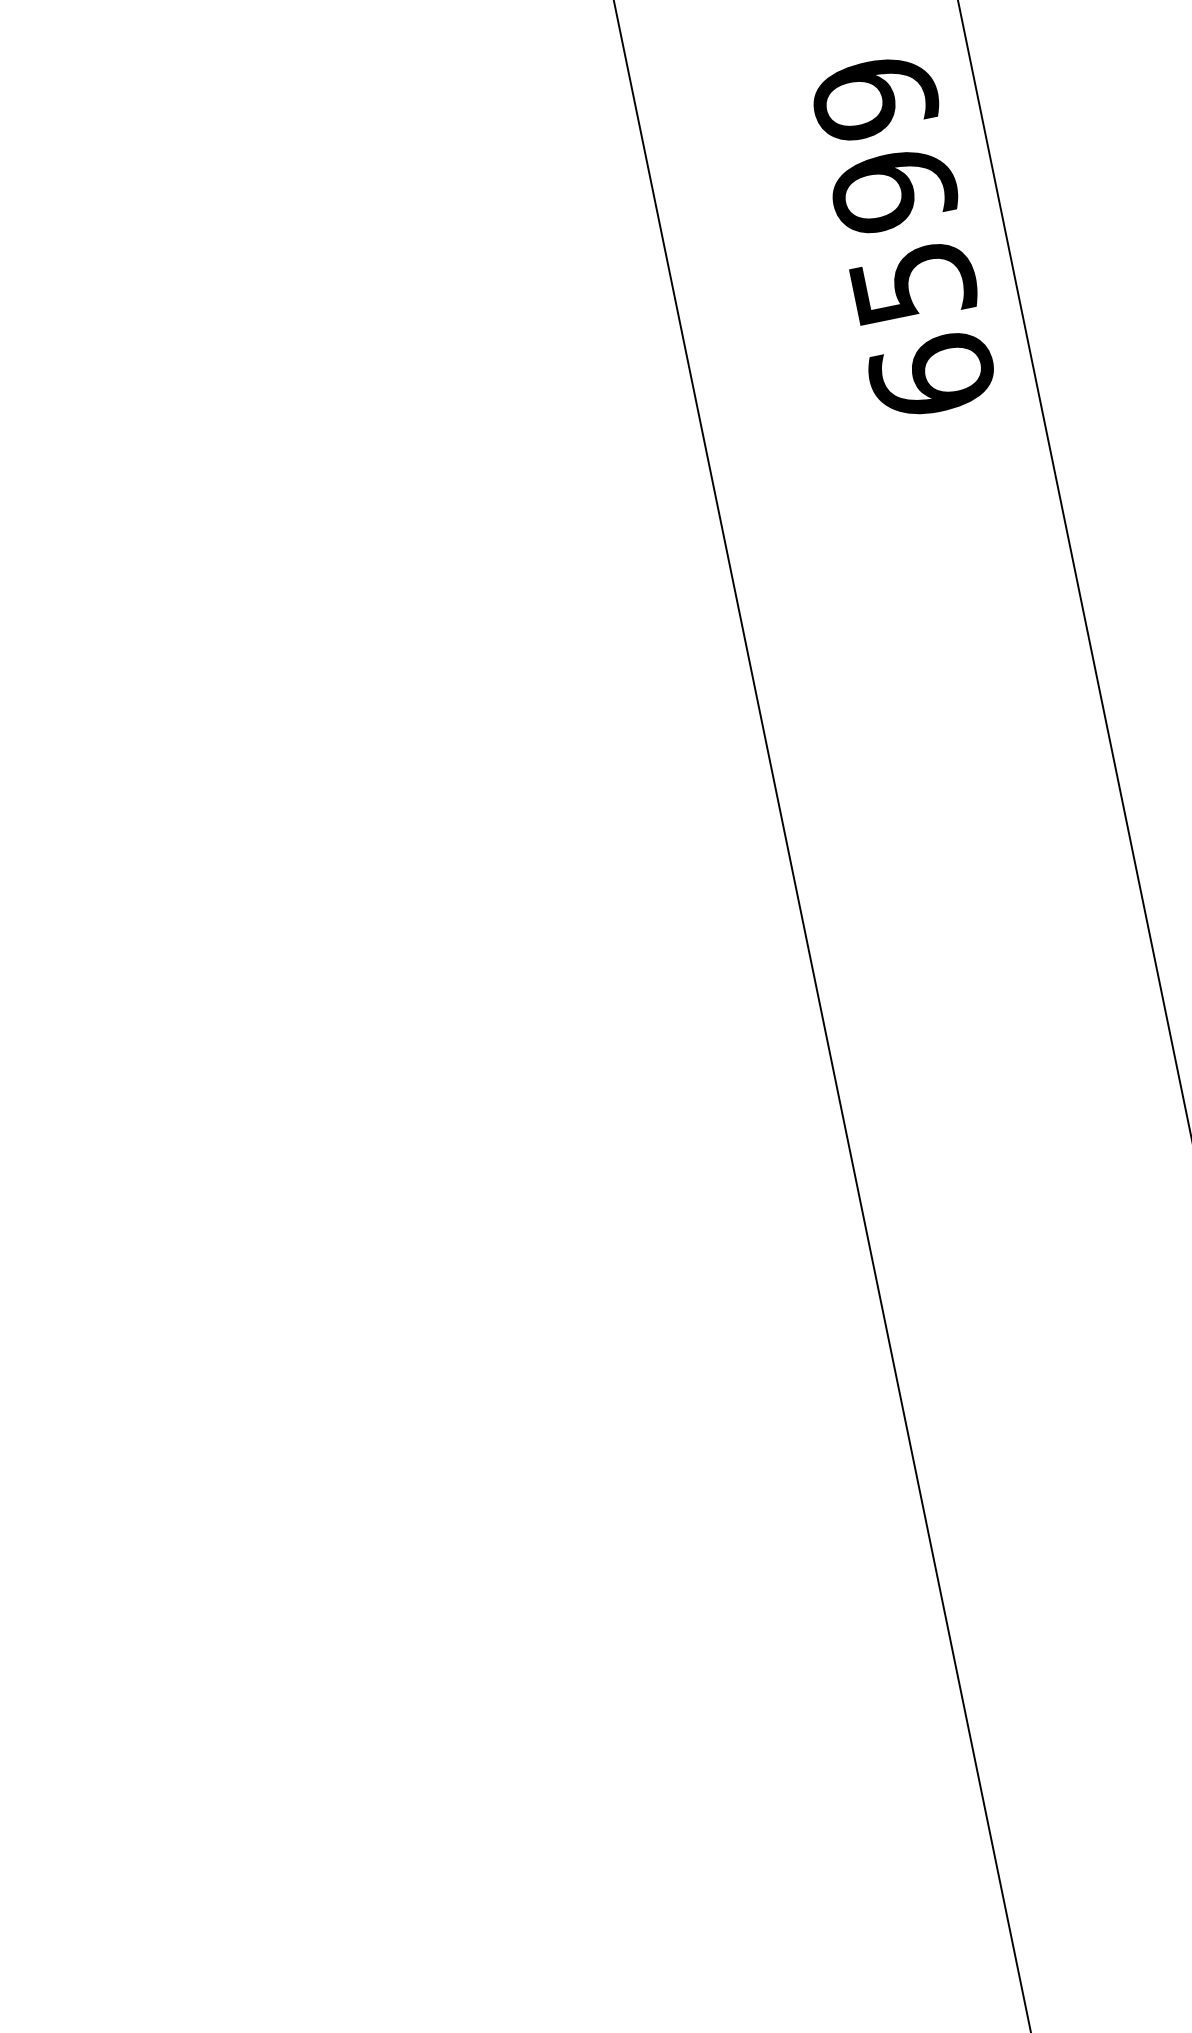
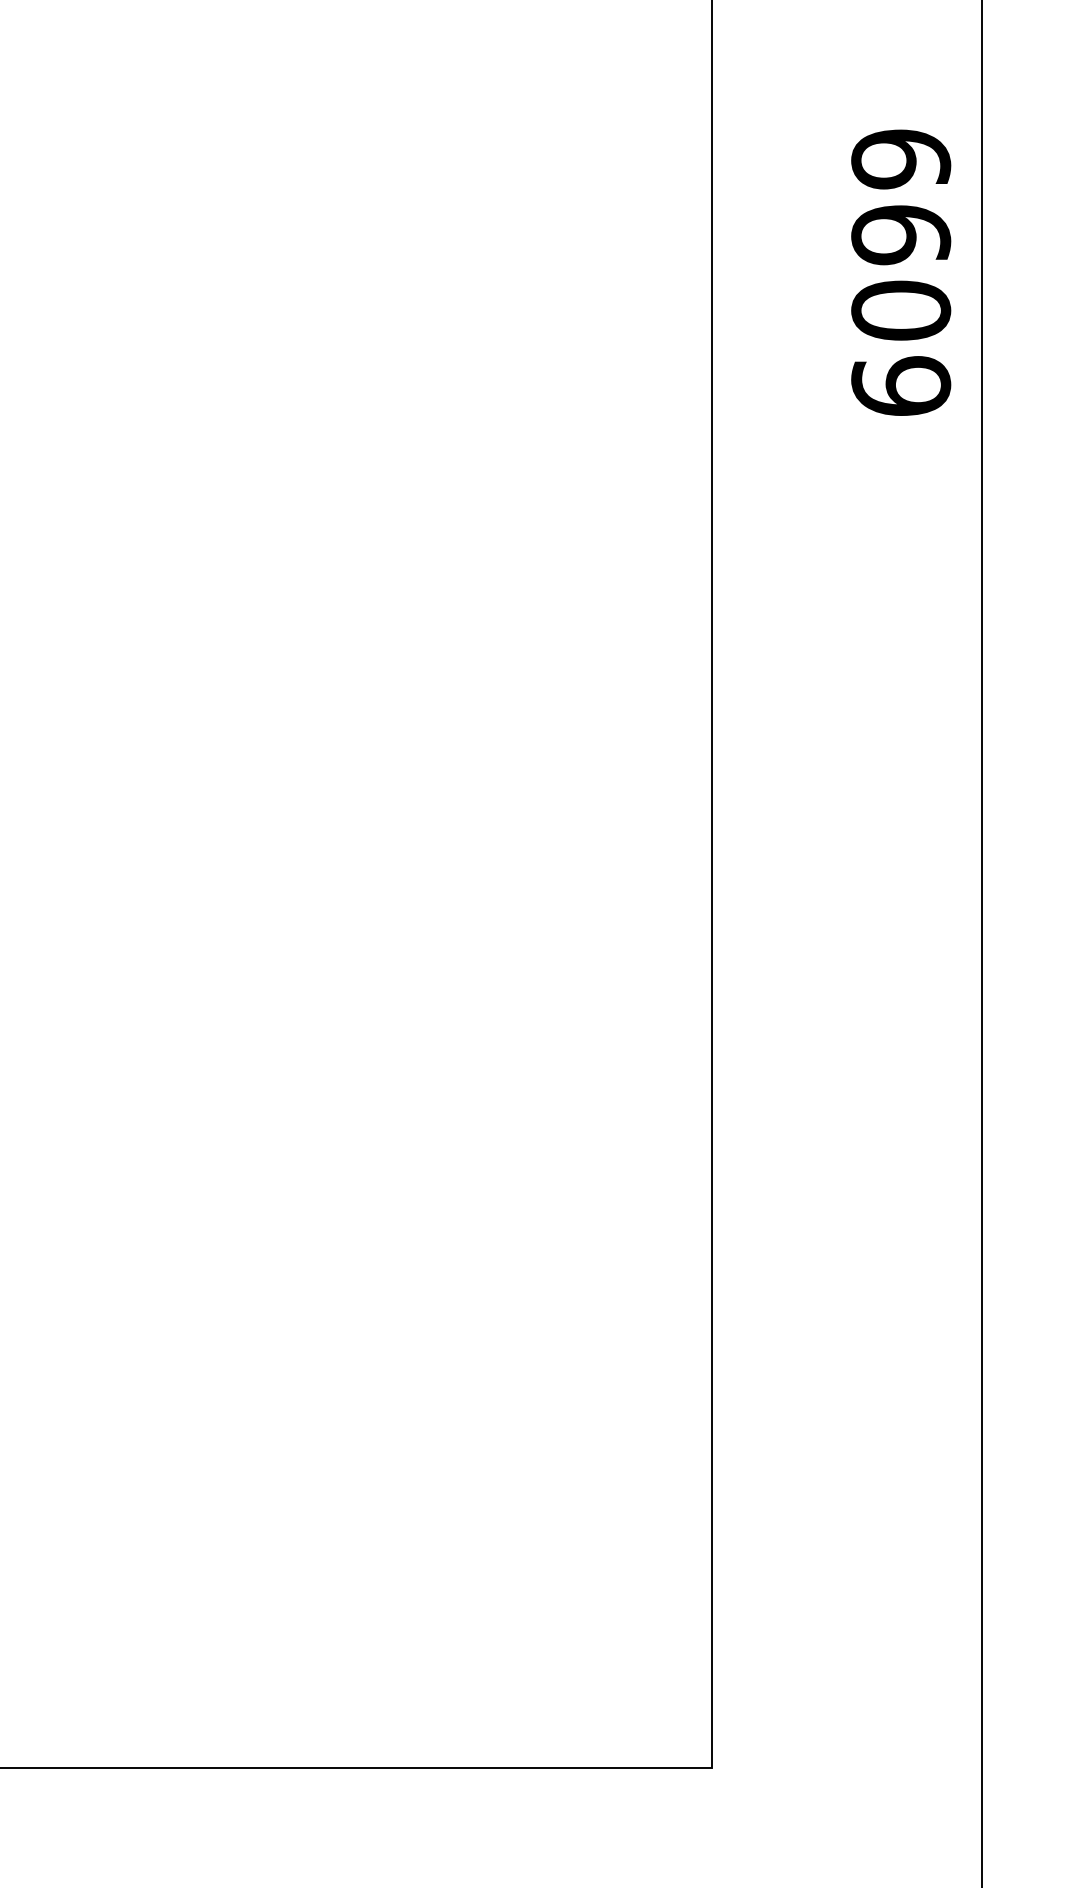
text: (913, 282) -> (901, 310), 6599 -> 6099

